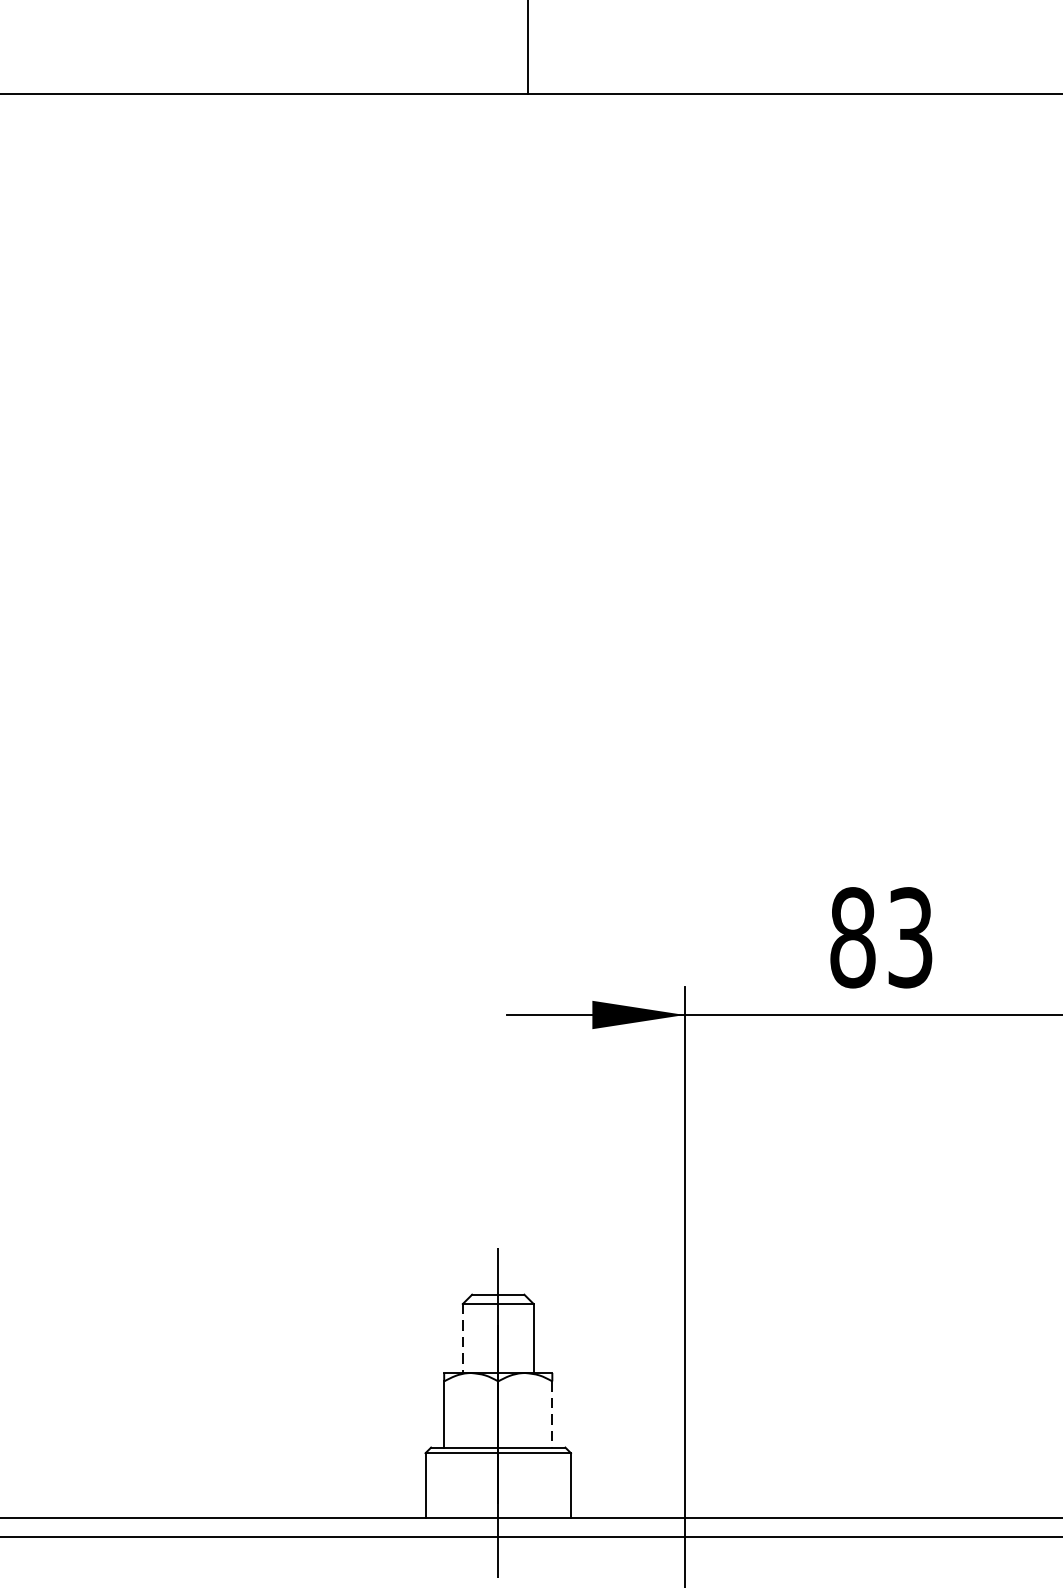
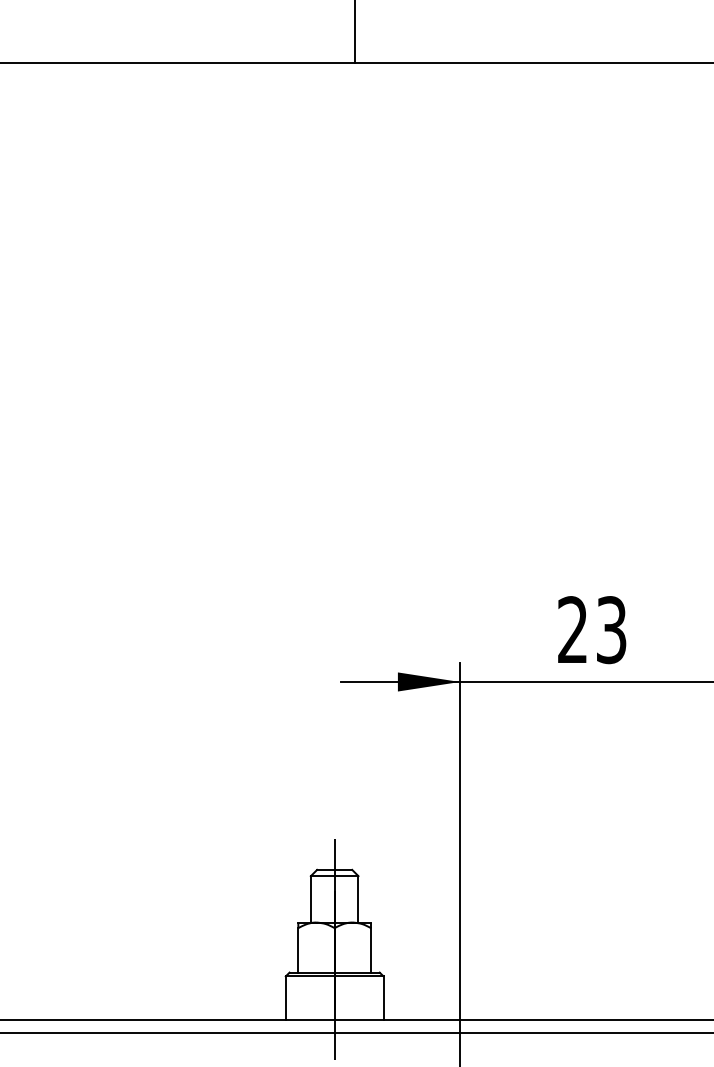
text: (852, 938) -> (572, 630), 83 -> 23
line: (462, 1338) -> (310, 899), dashed -> solid
line: (553, 1414) -> (371, 950), dashed -> solid

